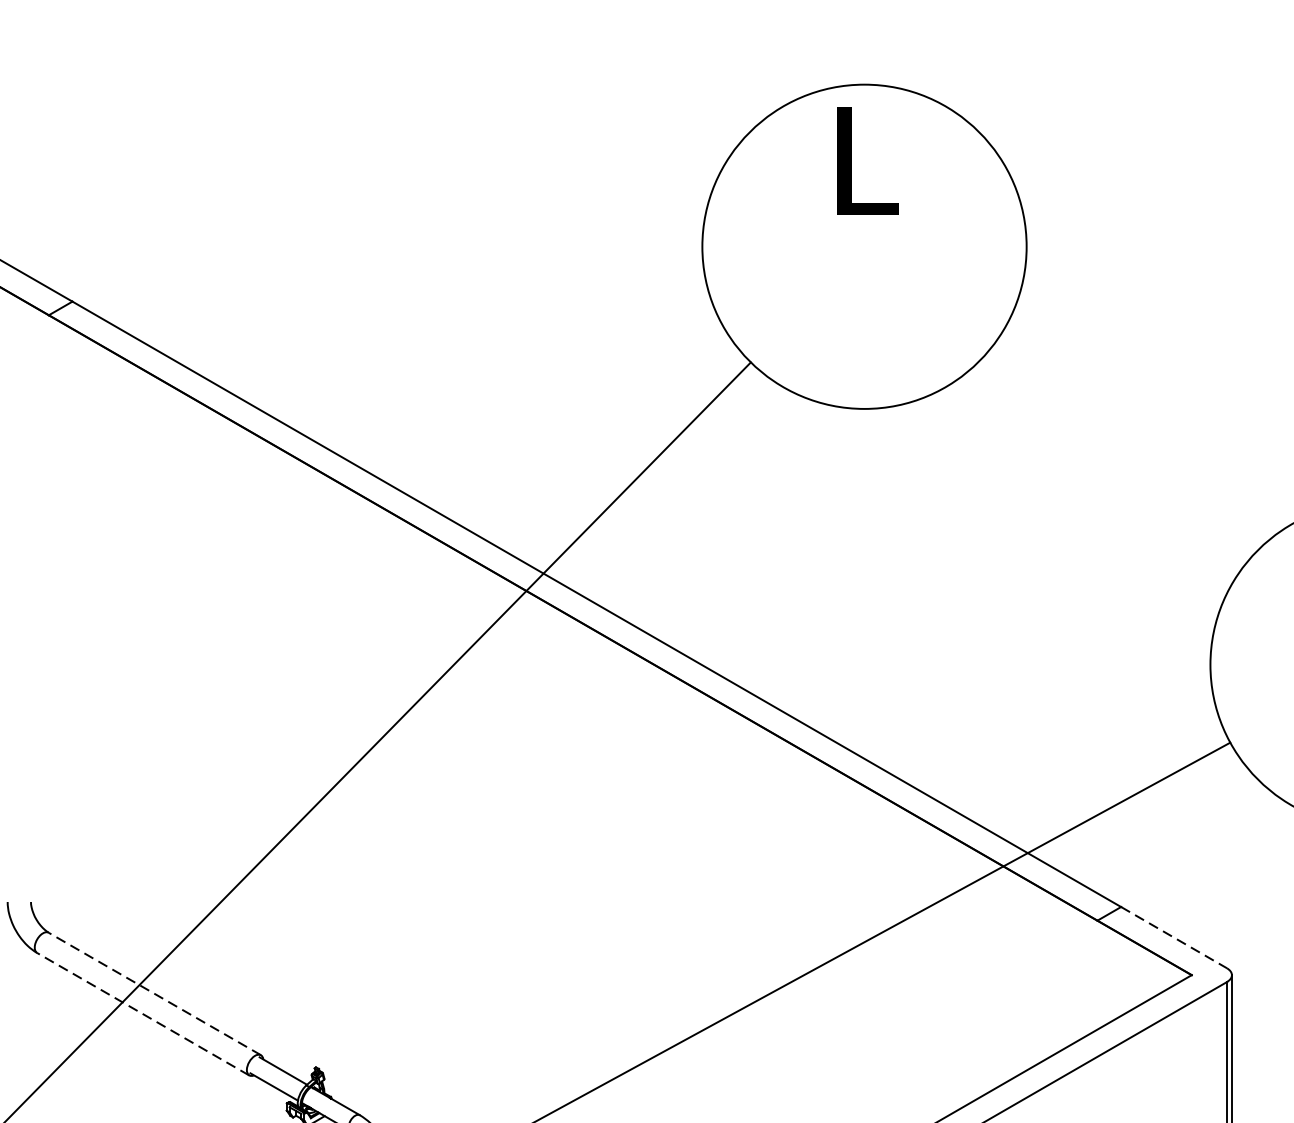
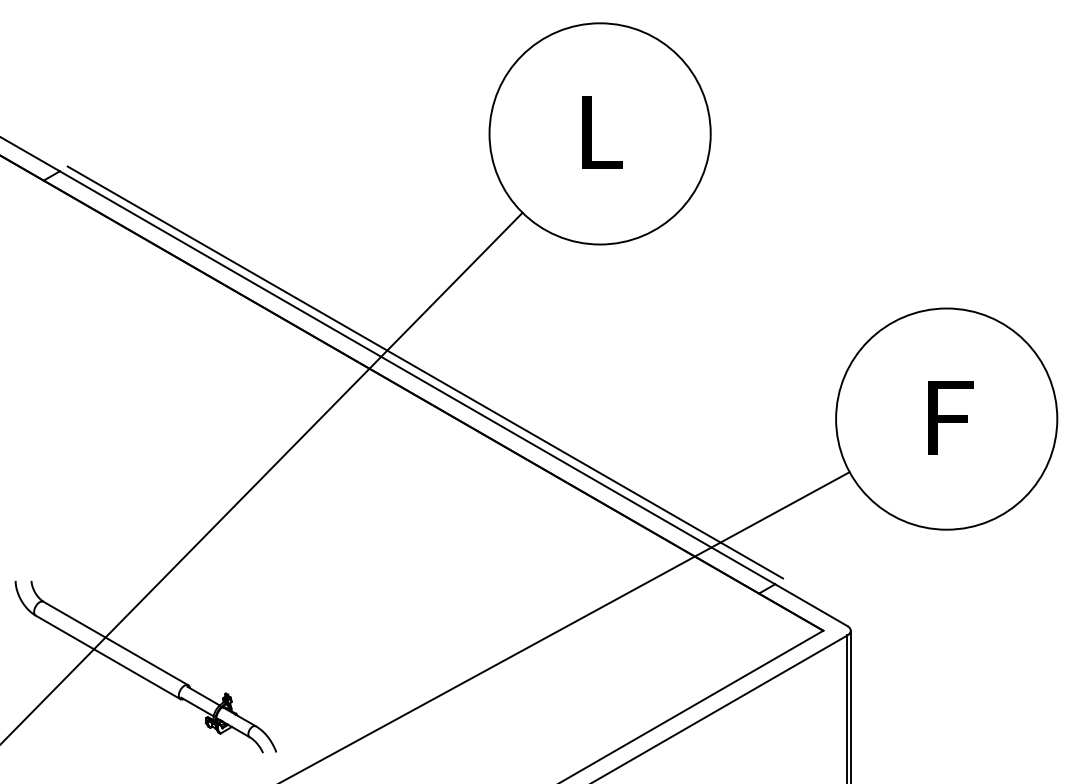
text: (867, 161) -> (602, 132), moved
line: (608, 596) -> (425, 372), added
line: (1174, 938) -> (811, 605), dashed -> solid
line: (155, 993) -> (116, 643), dashed -> solid
line: (143, 1014) -> (108, 657), dashed -> solid

